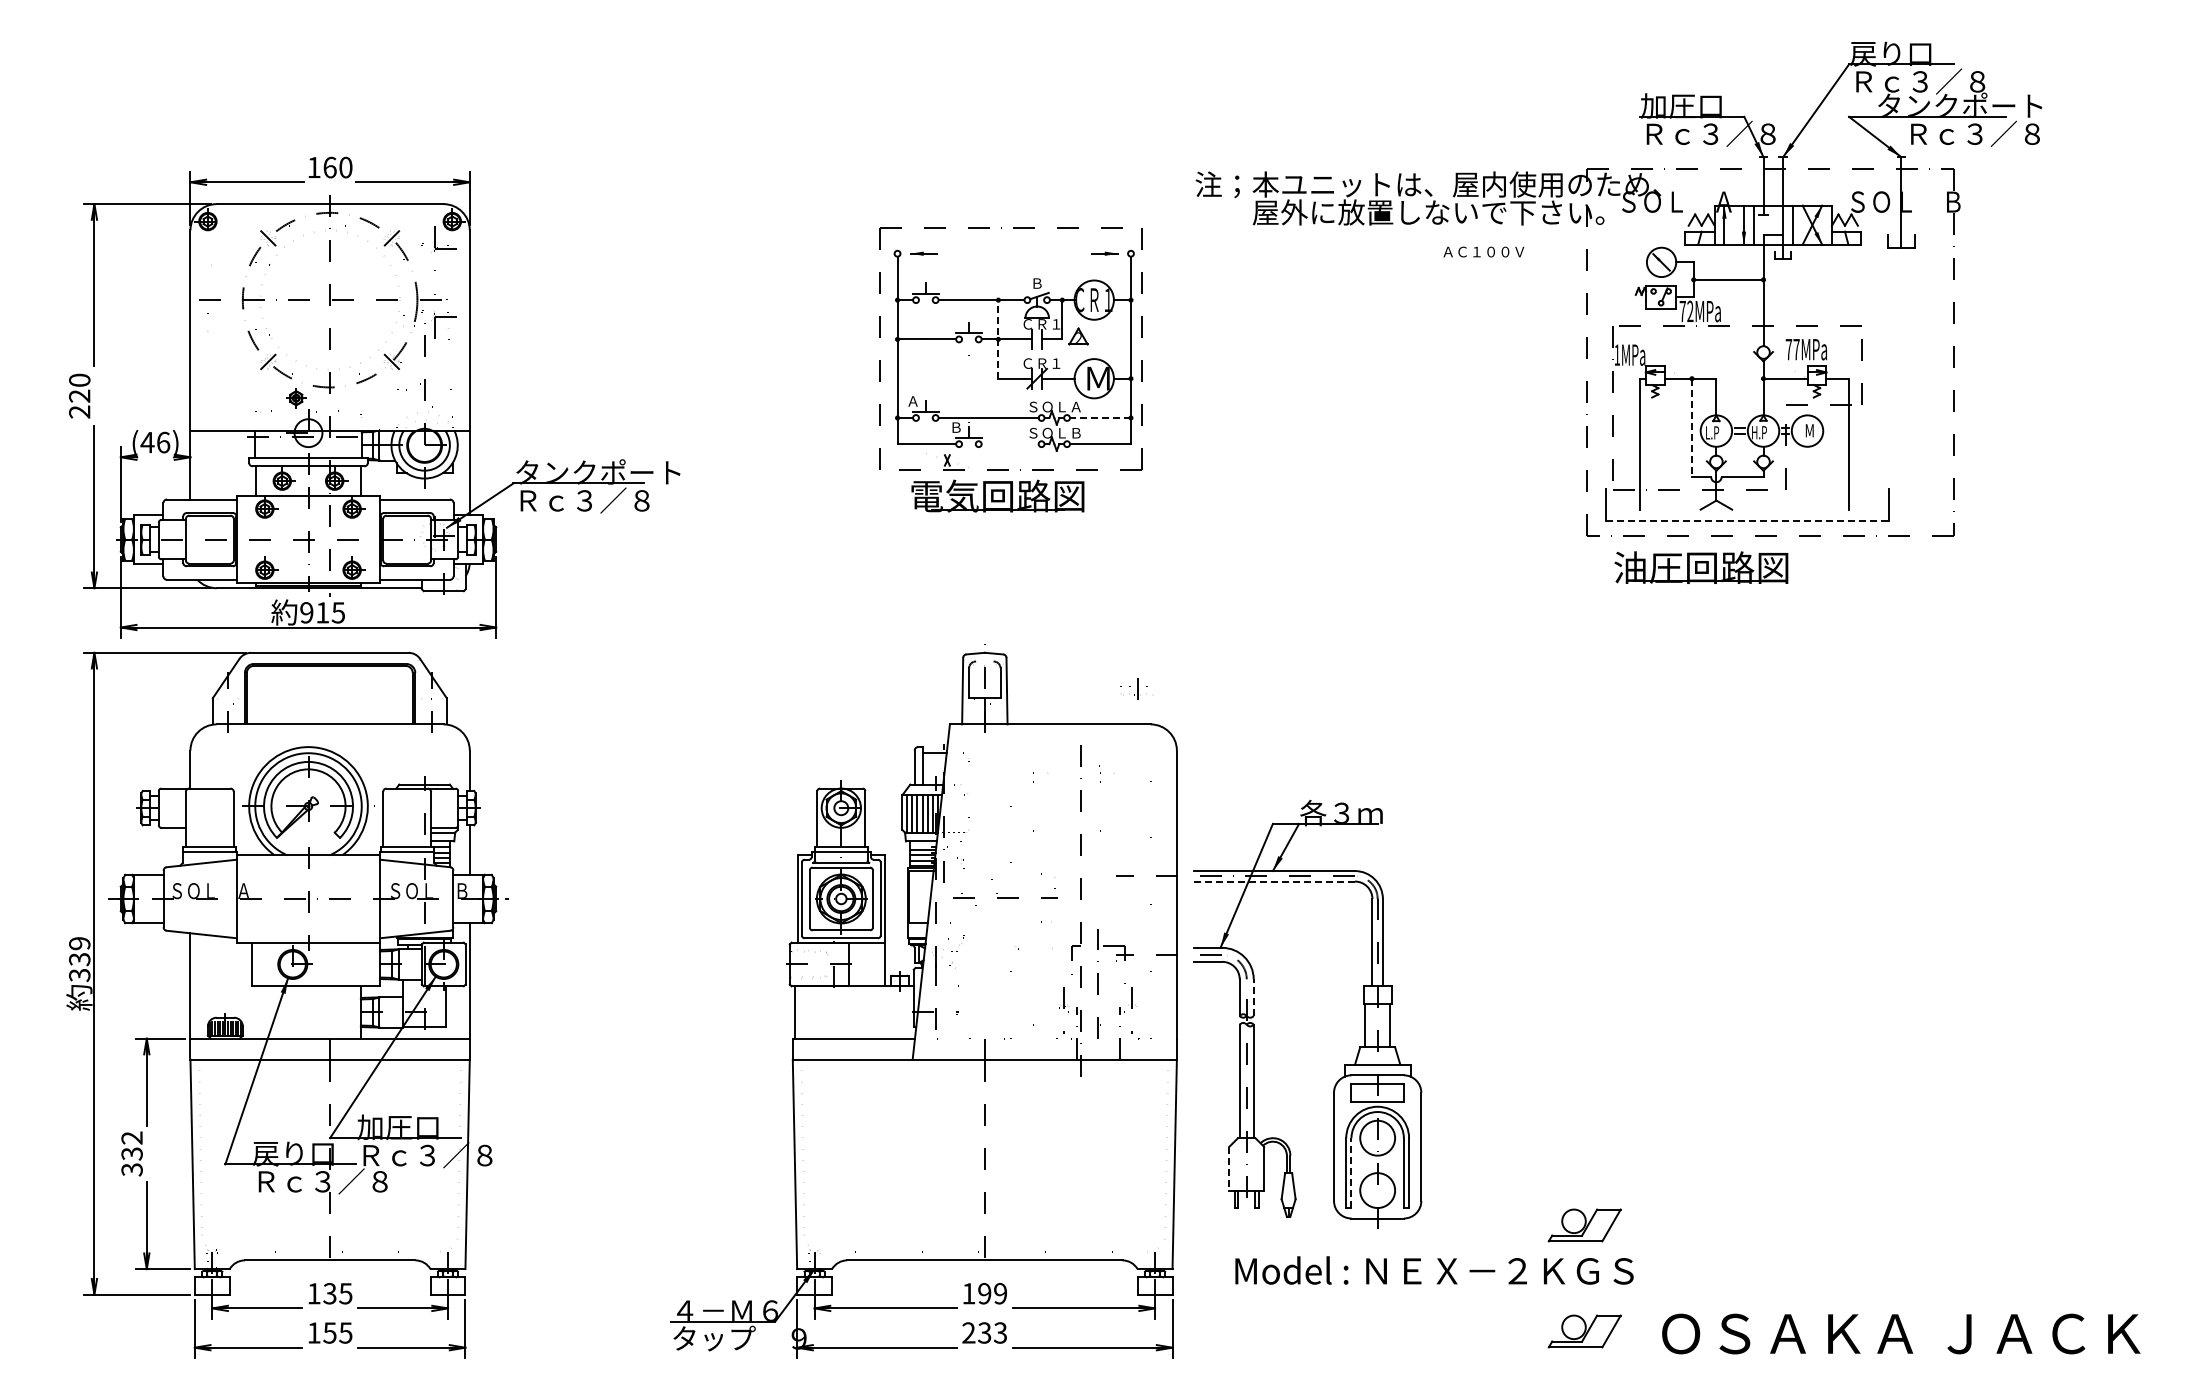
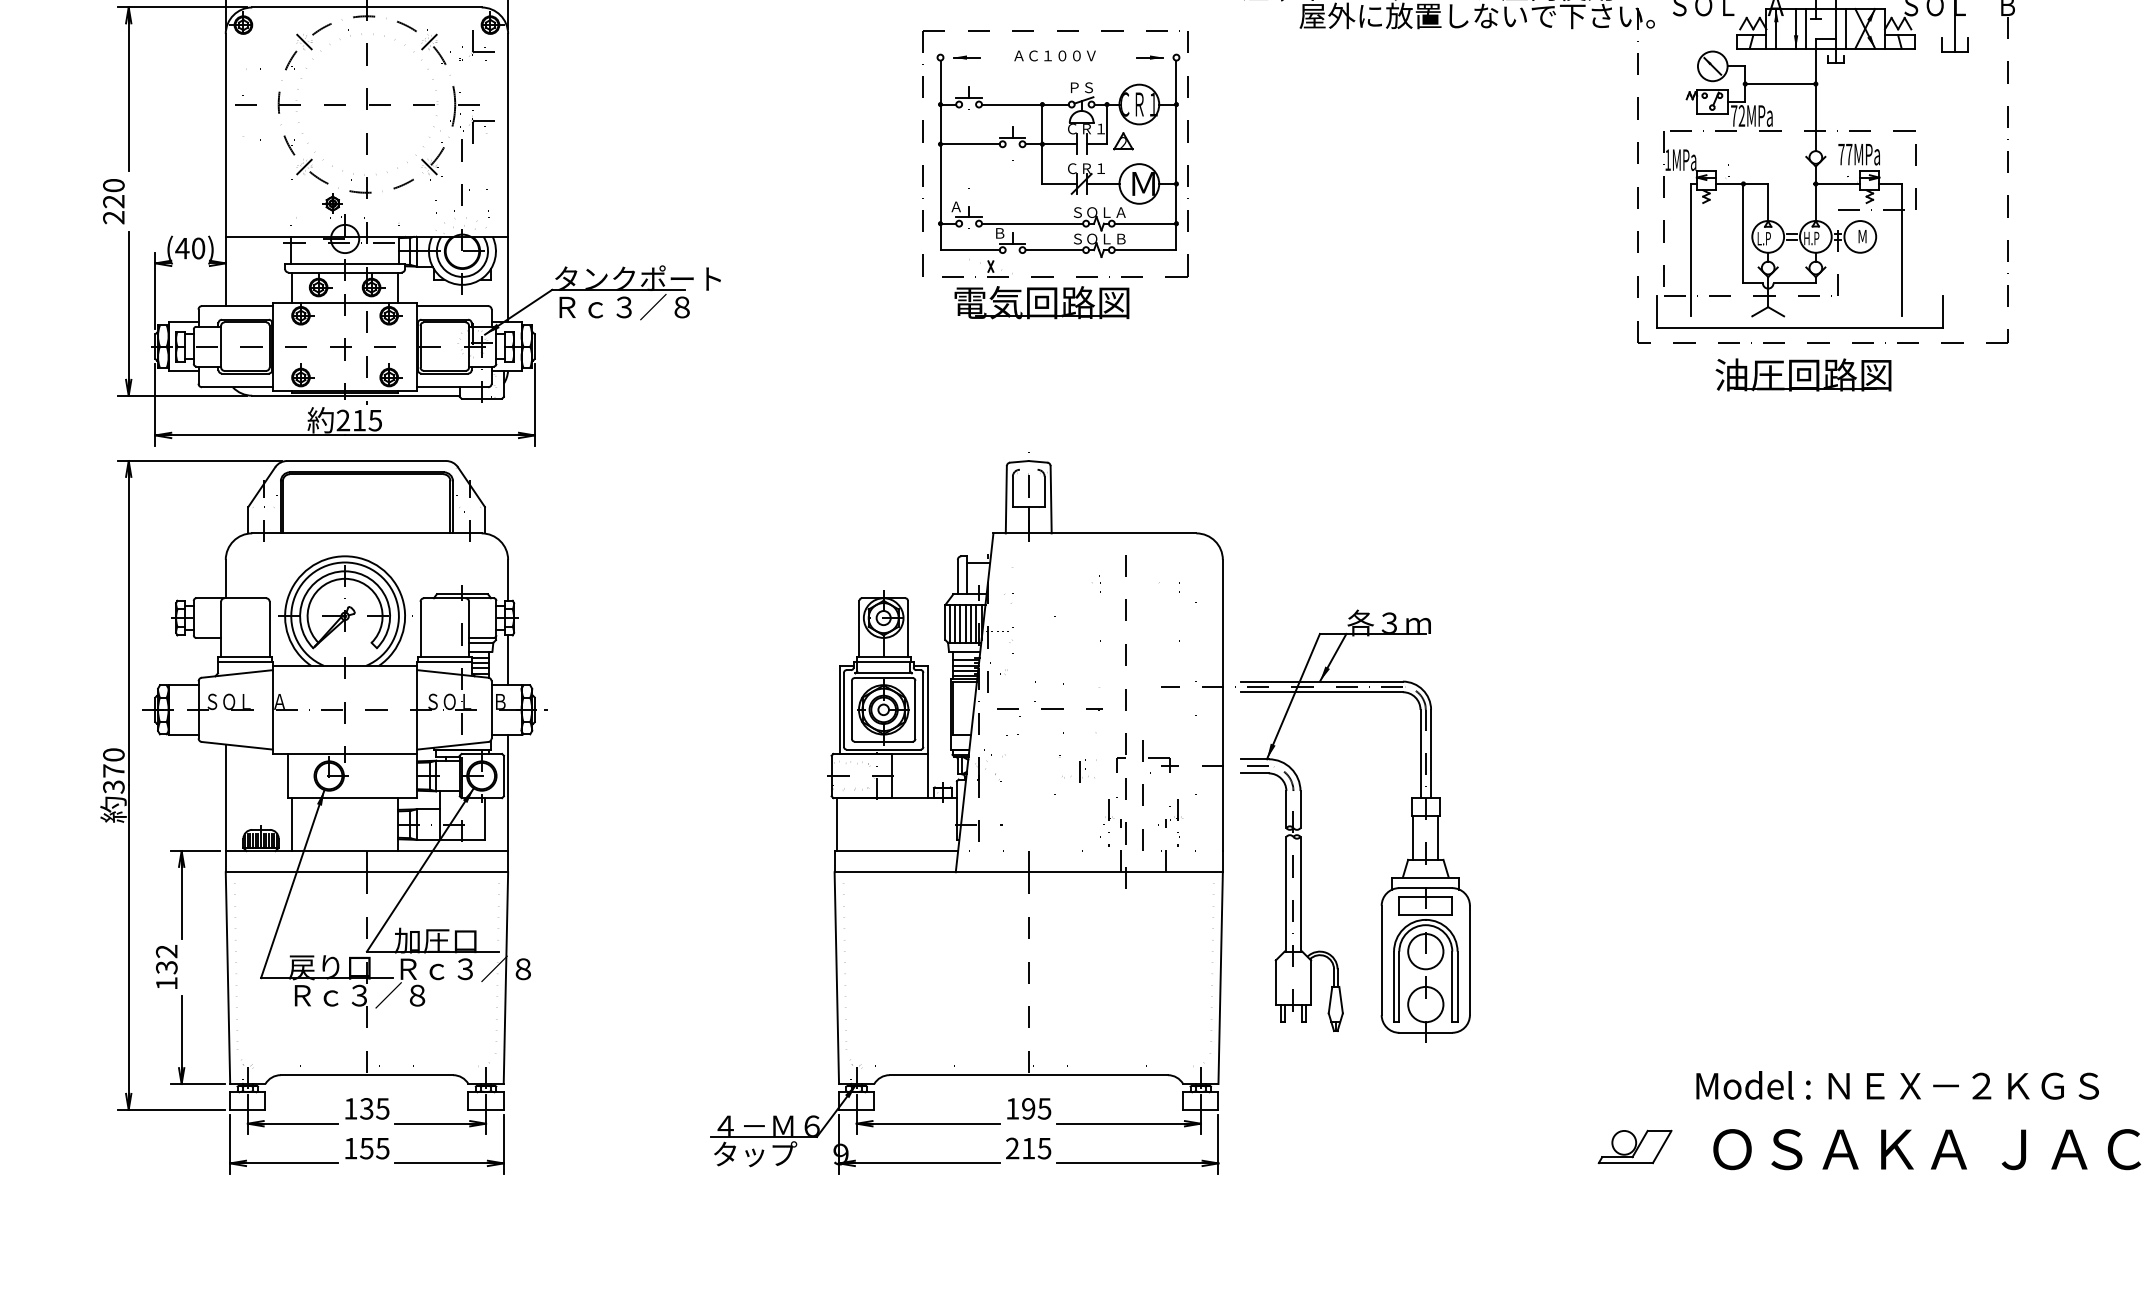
text: (1483, 251) -> (1054, 55), moved
text: (1037, 283) -> (1081, 87), Ｂ -> ＰＳ
line: (998, 338) -> (1042, 143), dashed -> solid
line: (1100, 418) -> (1145, 224), dashed -> solid
line: (1691, 428) -> (1743, 234), dashed -> solid
text: (163, 442) -> (198, 248), (46) -> (40)
line: (1009, 444) -> (1053, 250), added
line: (1748, 520) -> (1800, 327), dashed -> solid
part: (1701, 567) -> (1803, 374), moved
text: (306, 612) -> (343, 420), 915 -> 215
part: (1136, 688) -> (1077, 771), moved
line: (1275, 881) -> (1322, 692), dashed -> solid
text: (79, 951) -> (113, 762), 339 -> 370
line: (1253, 997) -> (1300, 809), dashed -> solid
line: (256, 1012) -> (292, 824), added
line: (1229, 1168) -> (1276, 982), dashed -> solid
text: (131, 1169) -> (166, 983), 332 -> 132
line: (1351, 1173) -> (1399, 987), dashed -> solid
part: (1584, 1225) -> (1634, 1039), removed
text: (1434, 1270) -> (1897, 1085), moved
text: (1000, 1293) -> (1044, 1108), 199 -> 195
text: (992, 1332) -> (1036, 1148), 233 -> 215

